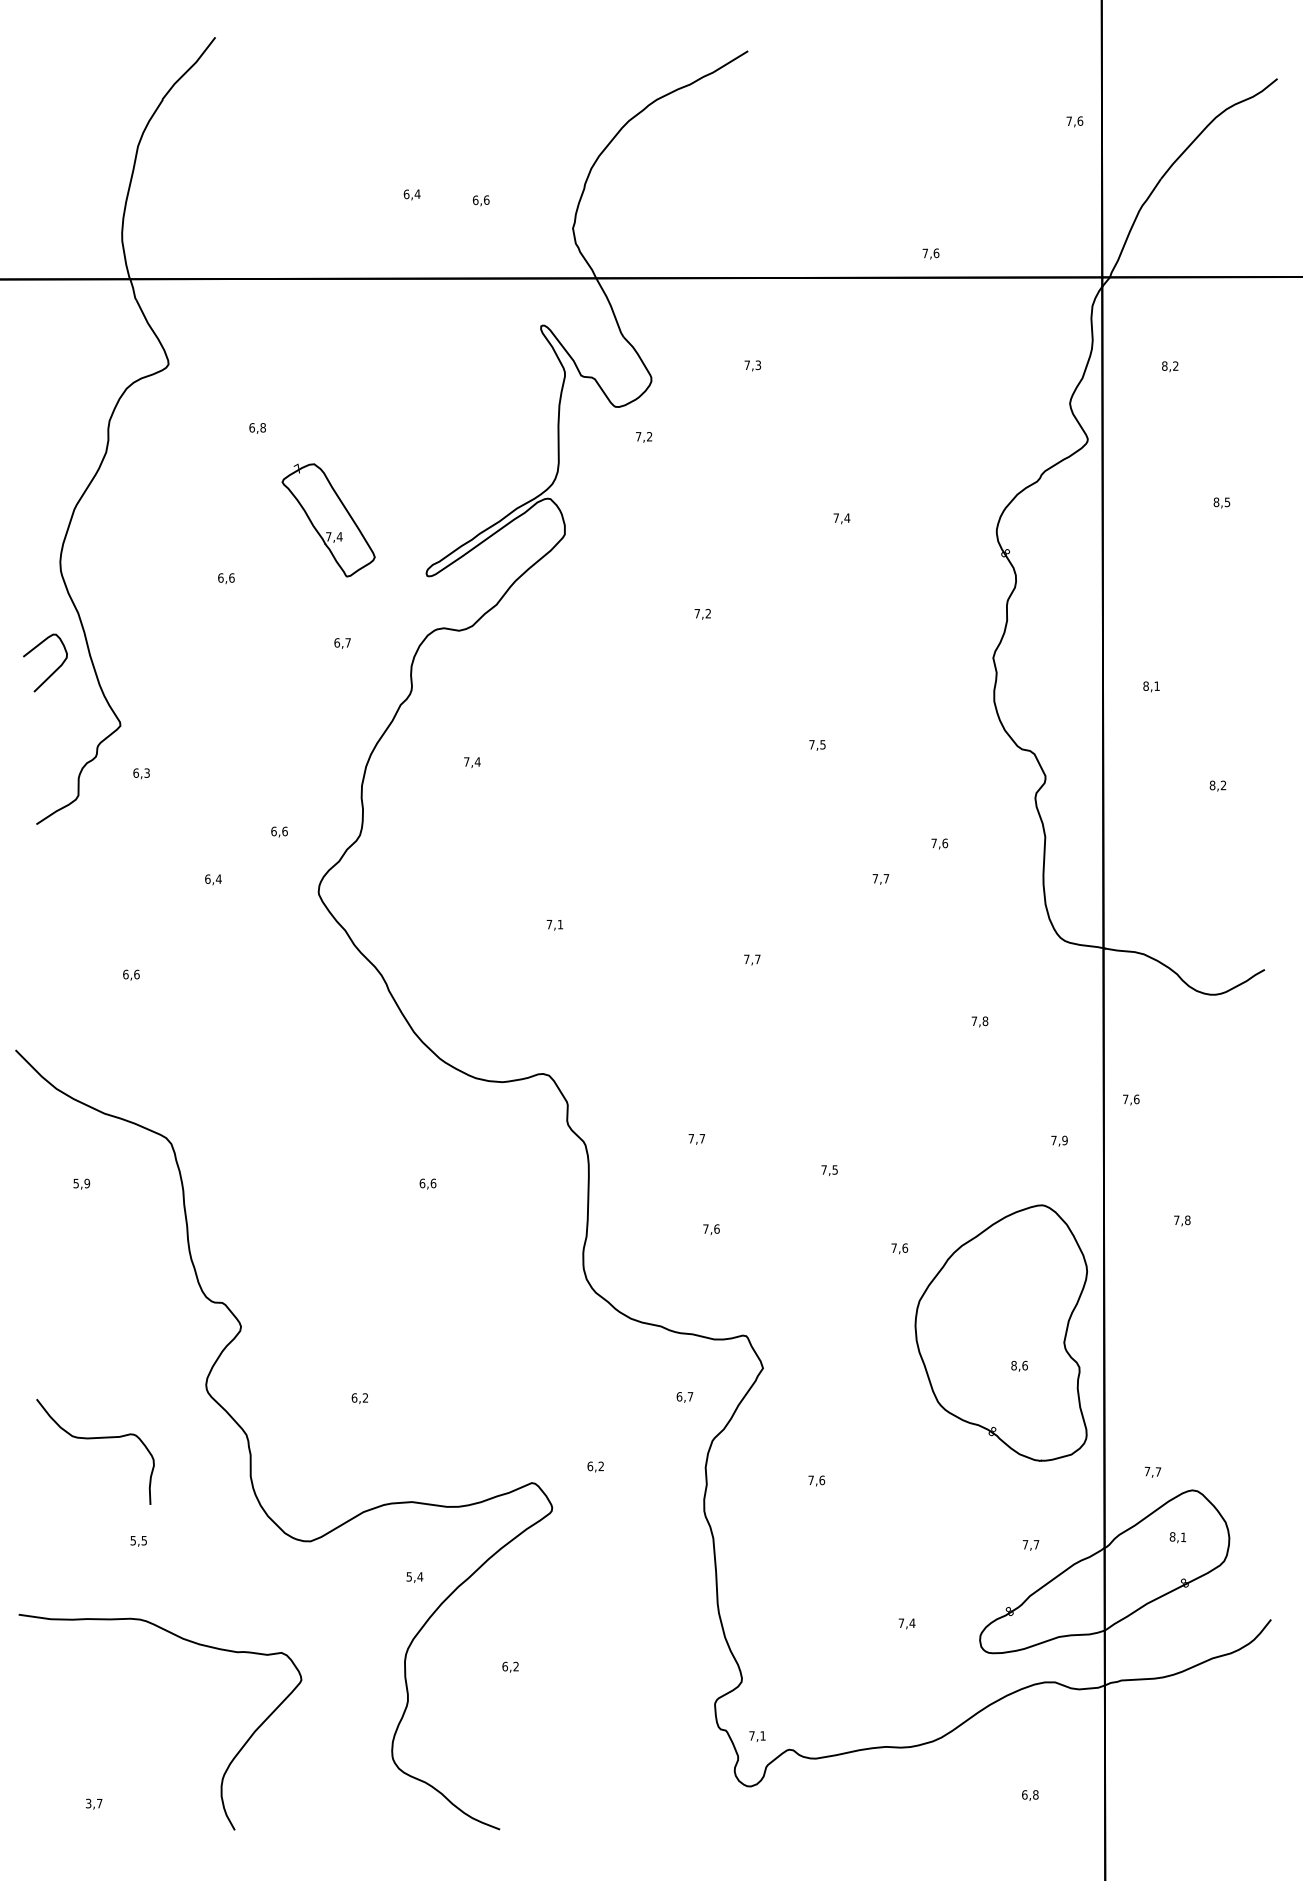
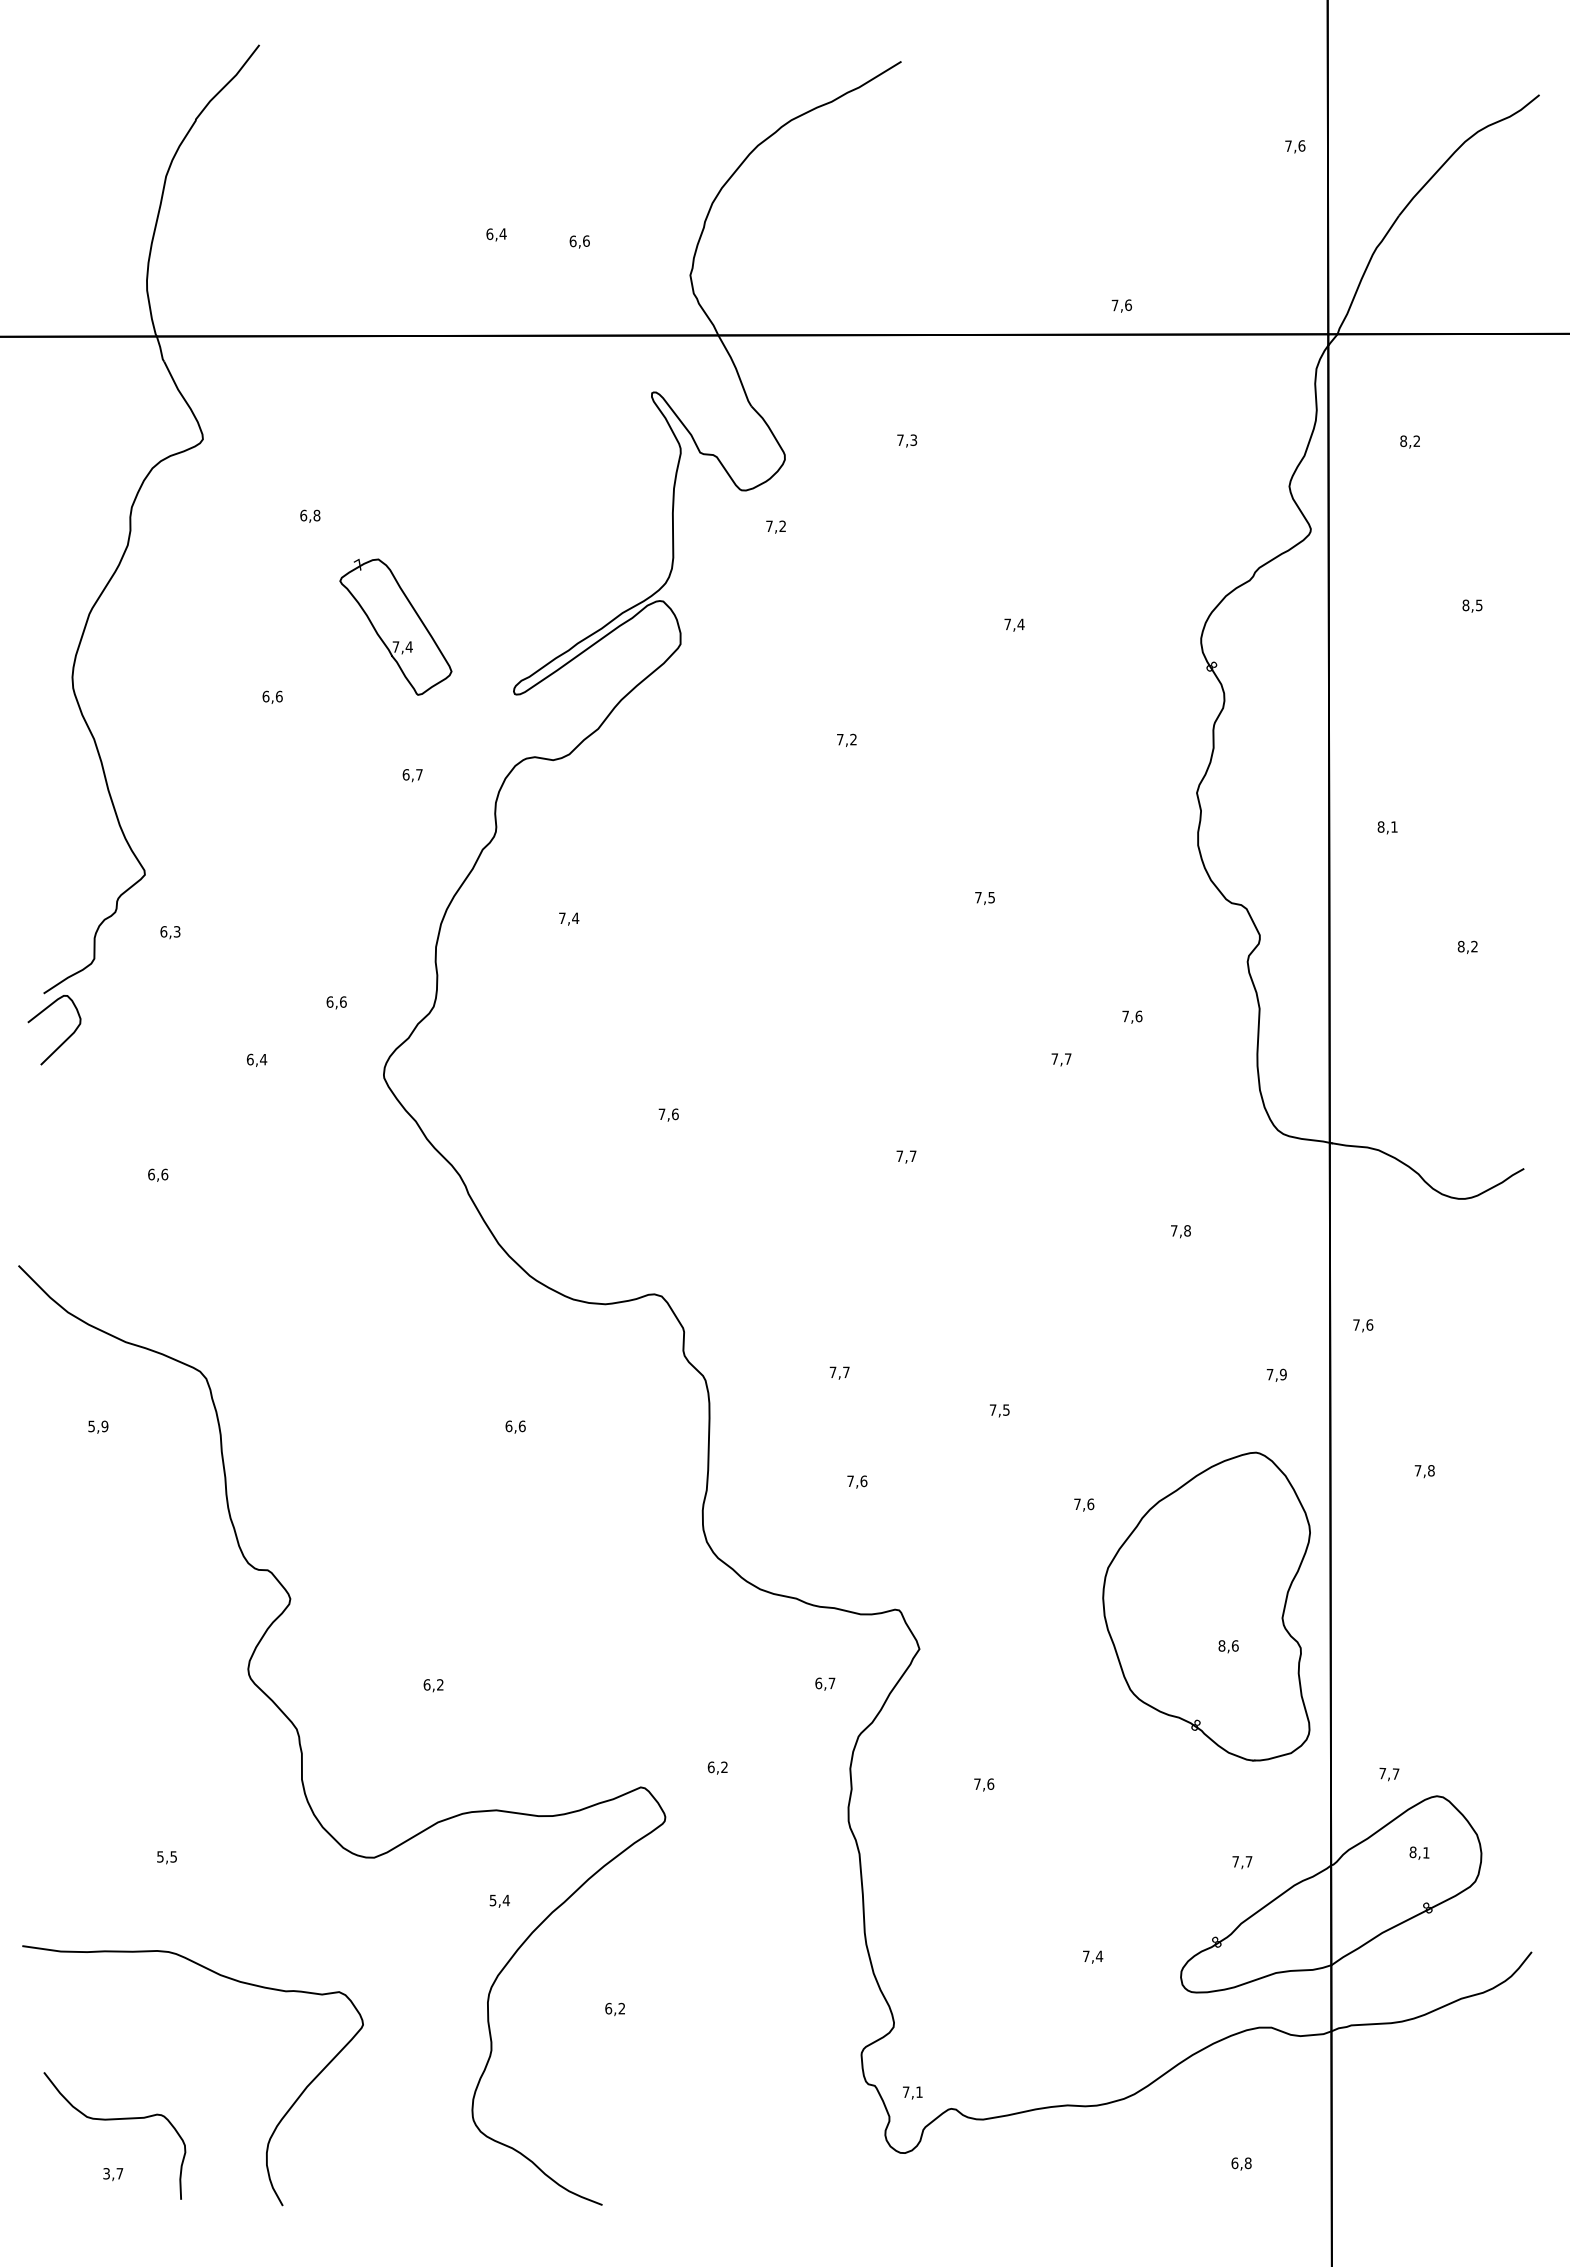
curve: (53, 671) -> (64, 1040), moved
text: (560, 924) -> (675, 1114), 7,1 -> 7,6
curve: (95, 1439) -> (114, 2120), moved

